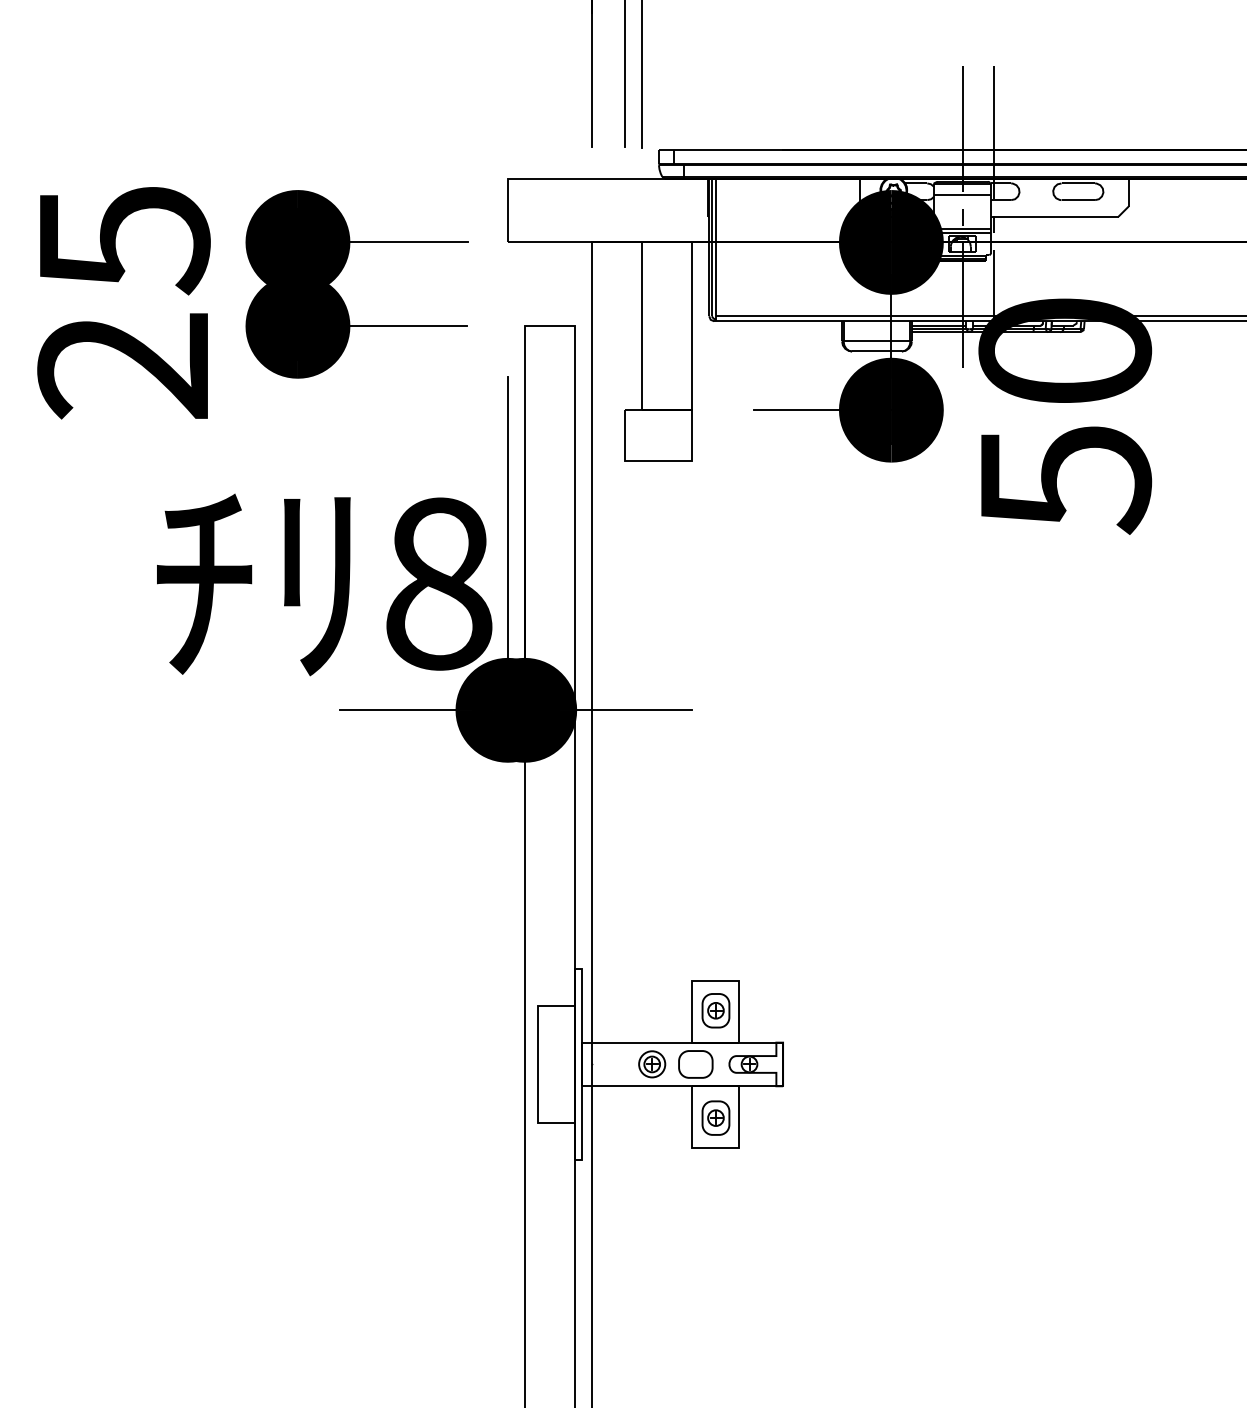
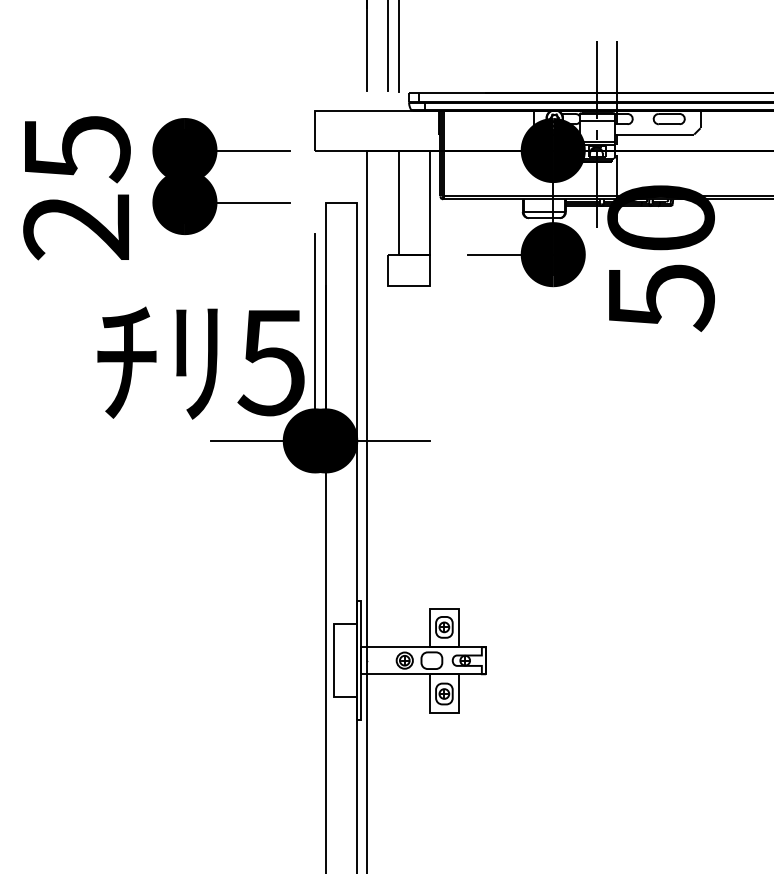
text: (437, 583) -> (271, 362), 8 -> 5

